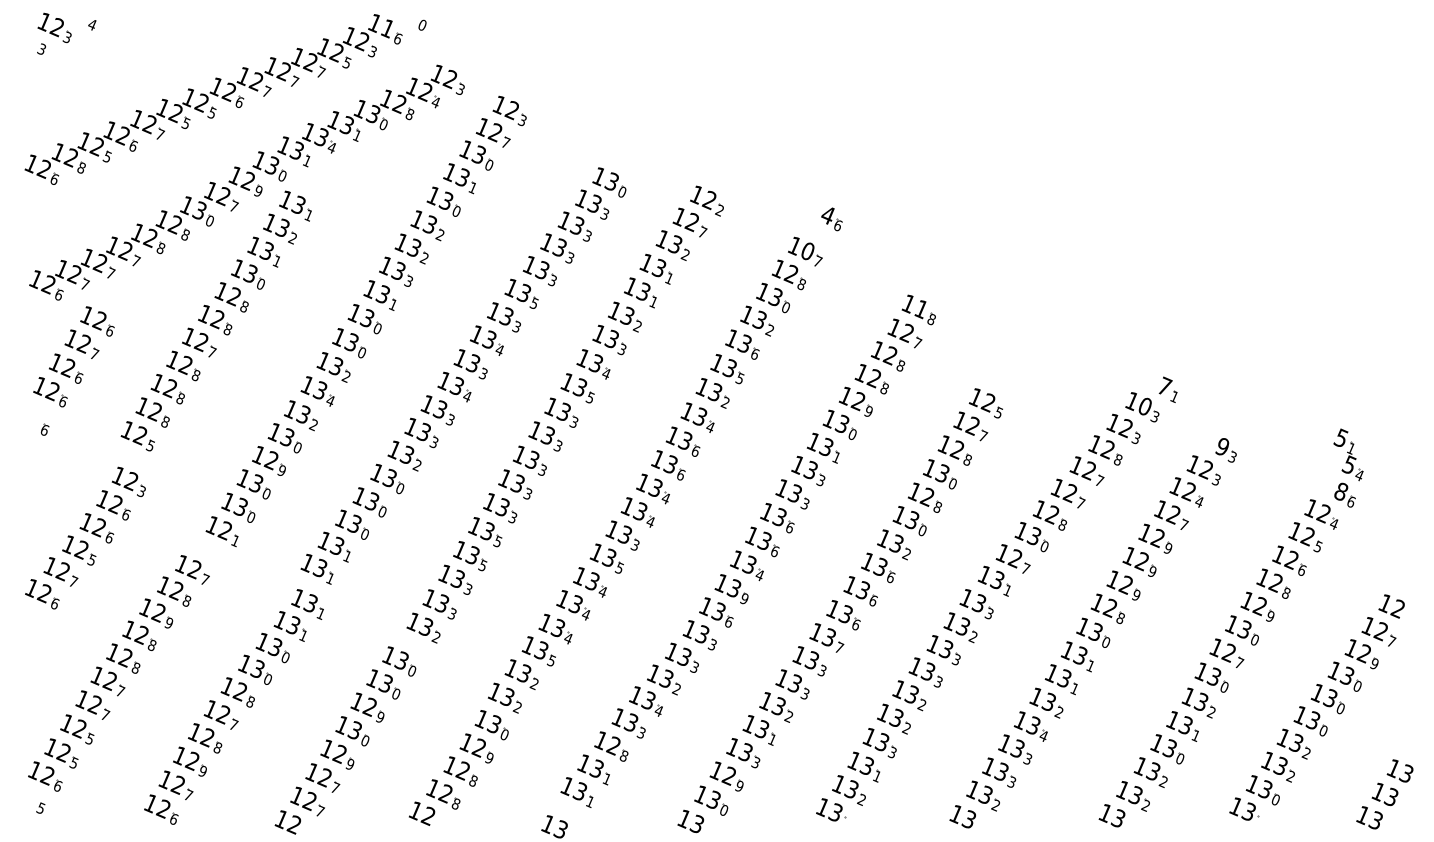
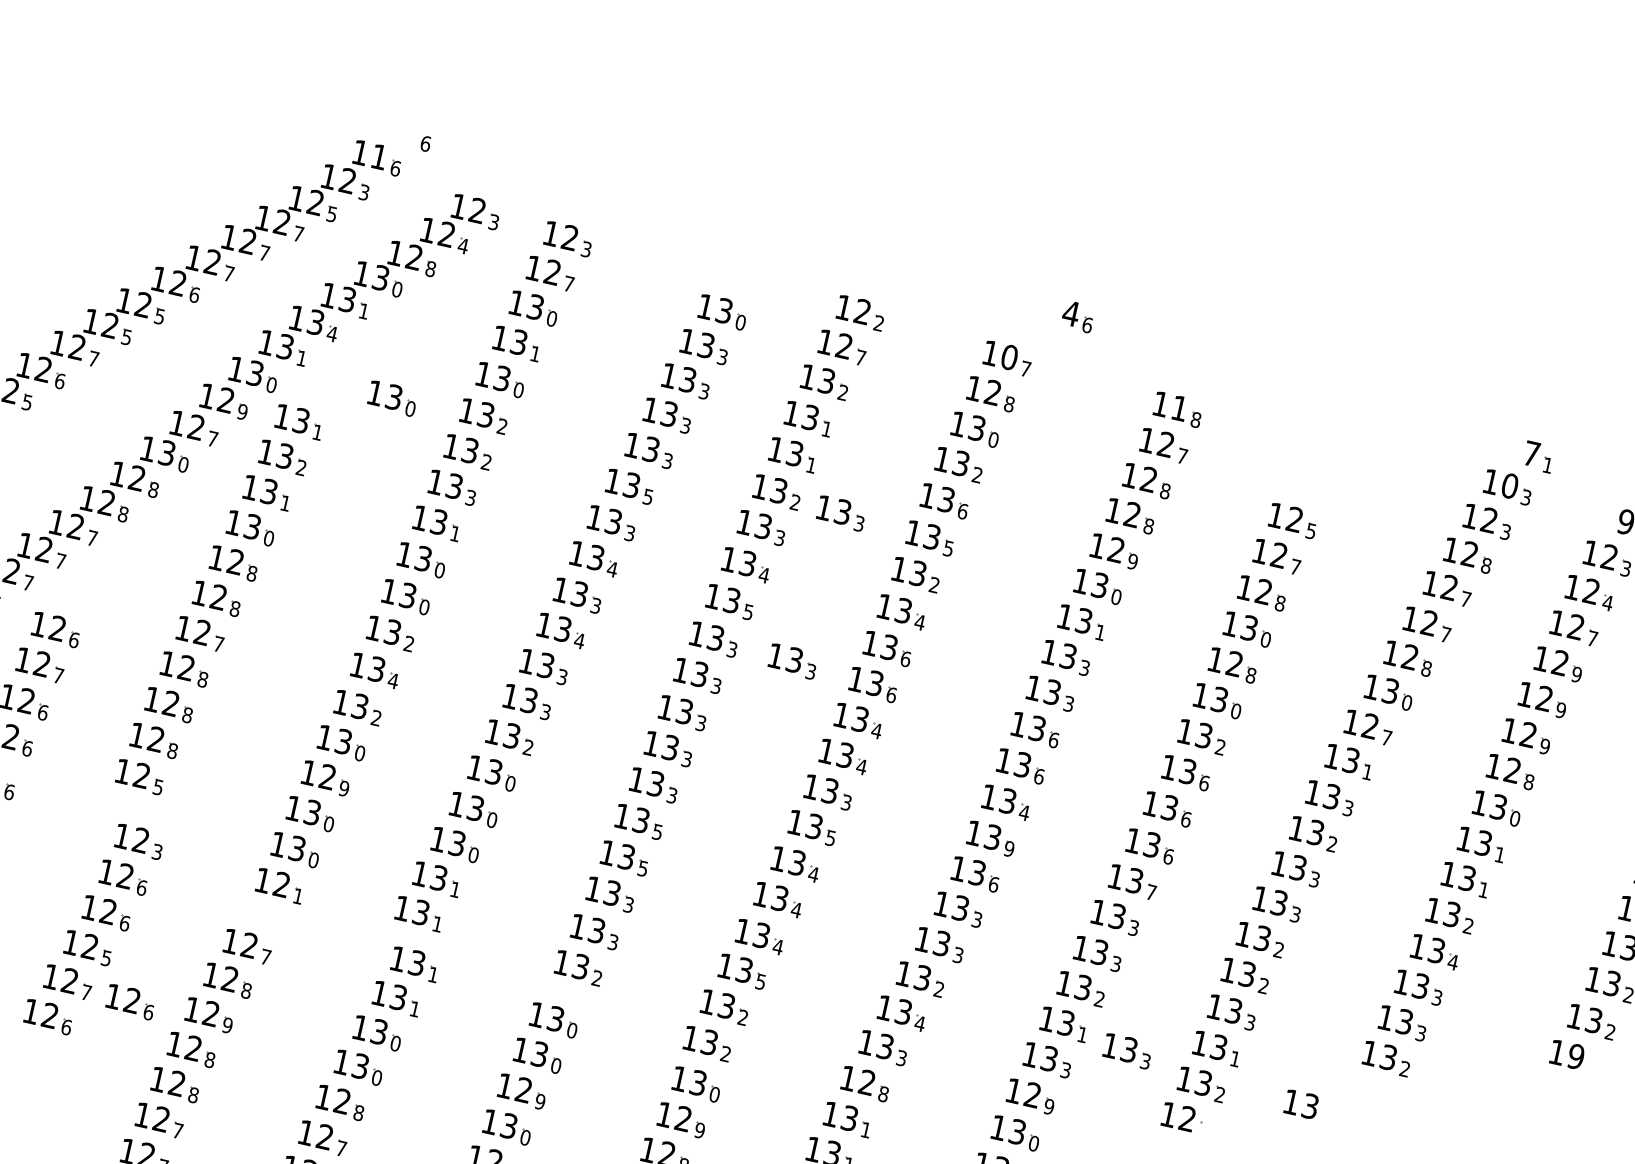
text: (423, 24) -> (426, 142), 0 -> 6
part: (364, 201) -> (390, 399), added
part: (831, 219) -> (1076, 318), moved
part: (667, 339) -> (839, 513), added
part: (614, 438) -> (791, 661), added
part: (102, 594) -> (129, 1002), added
part: (800, 757) -> (1125, 1052), added
text: (834, 812) -> (1185, 1119), 13 -> 12
text: (962, 816) -> (1300, 1103), moved
text: (1117, 818) -> (1574, 1056), 13 -> 19

